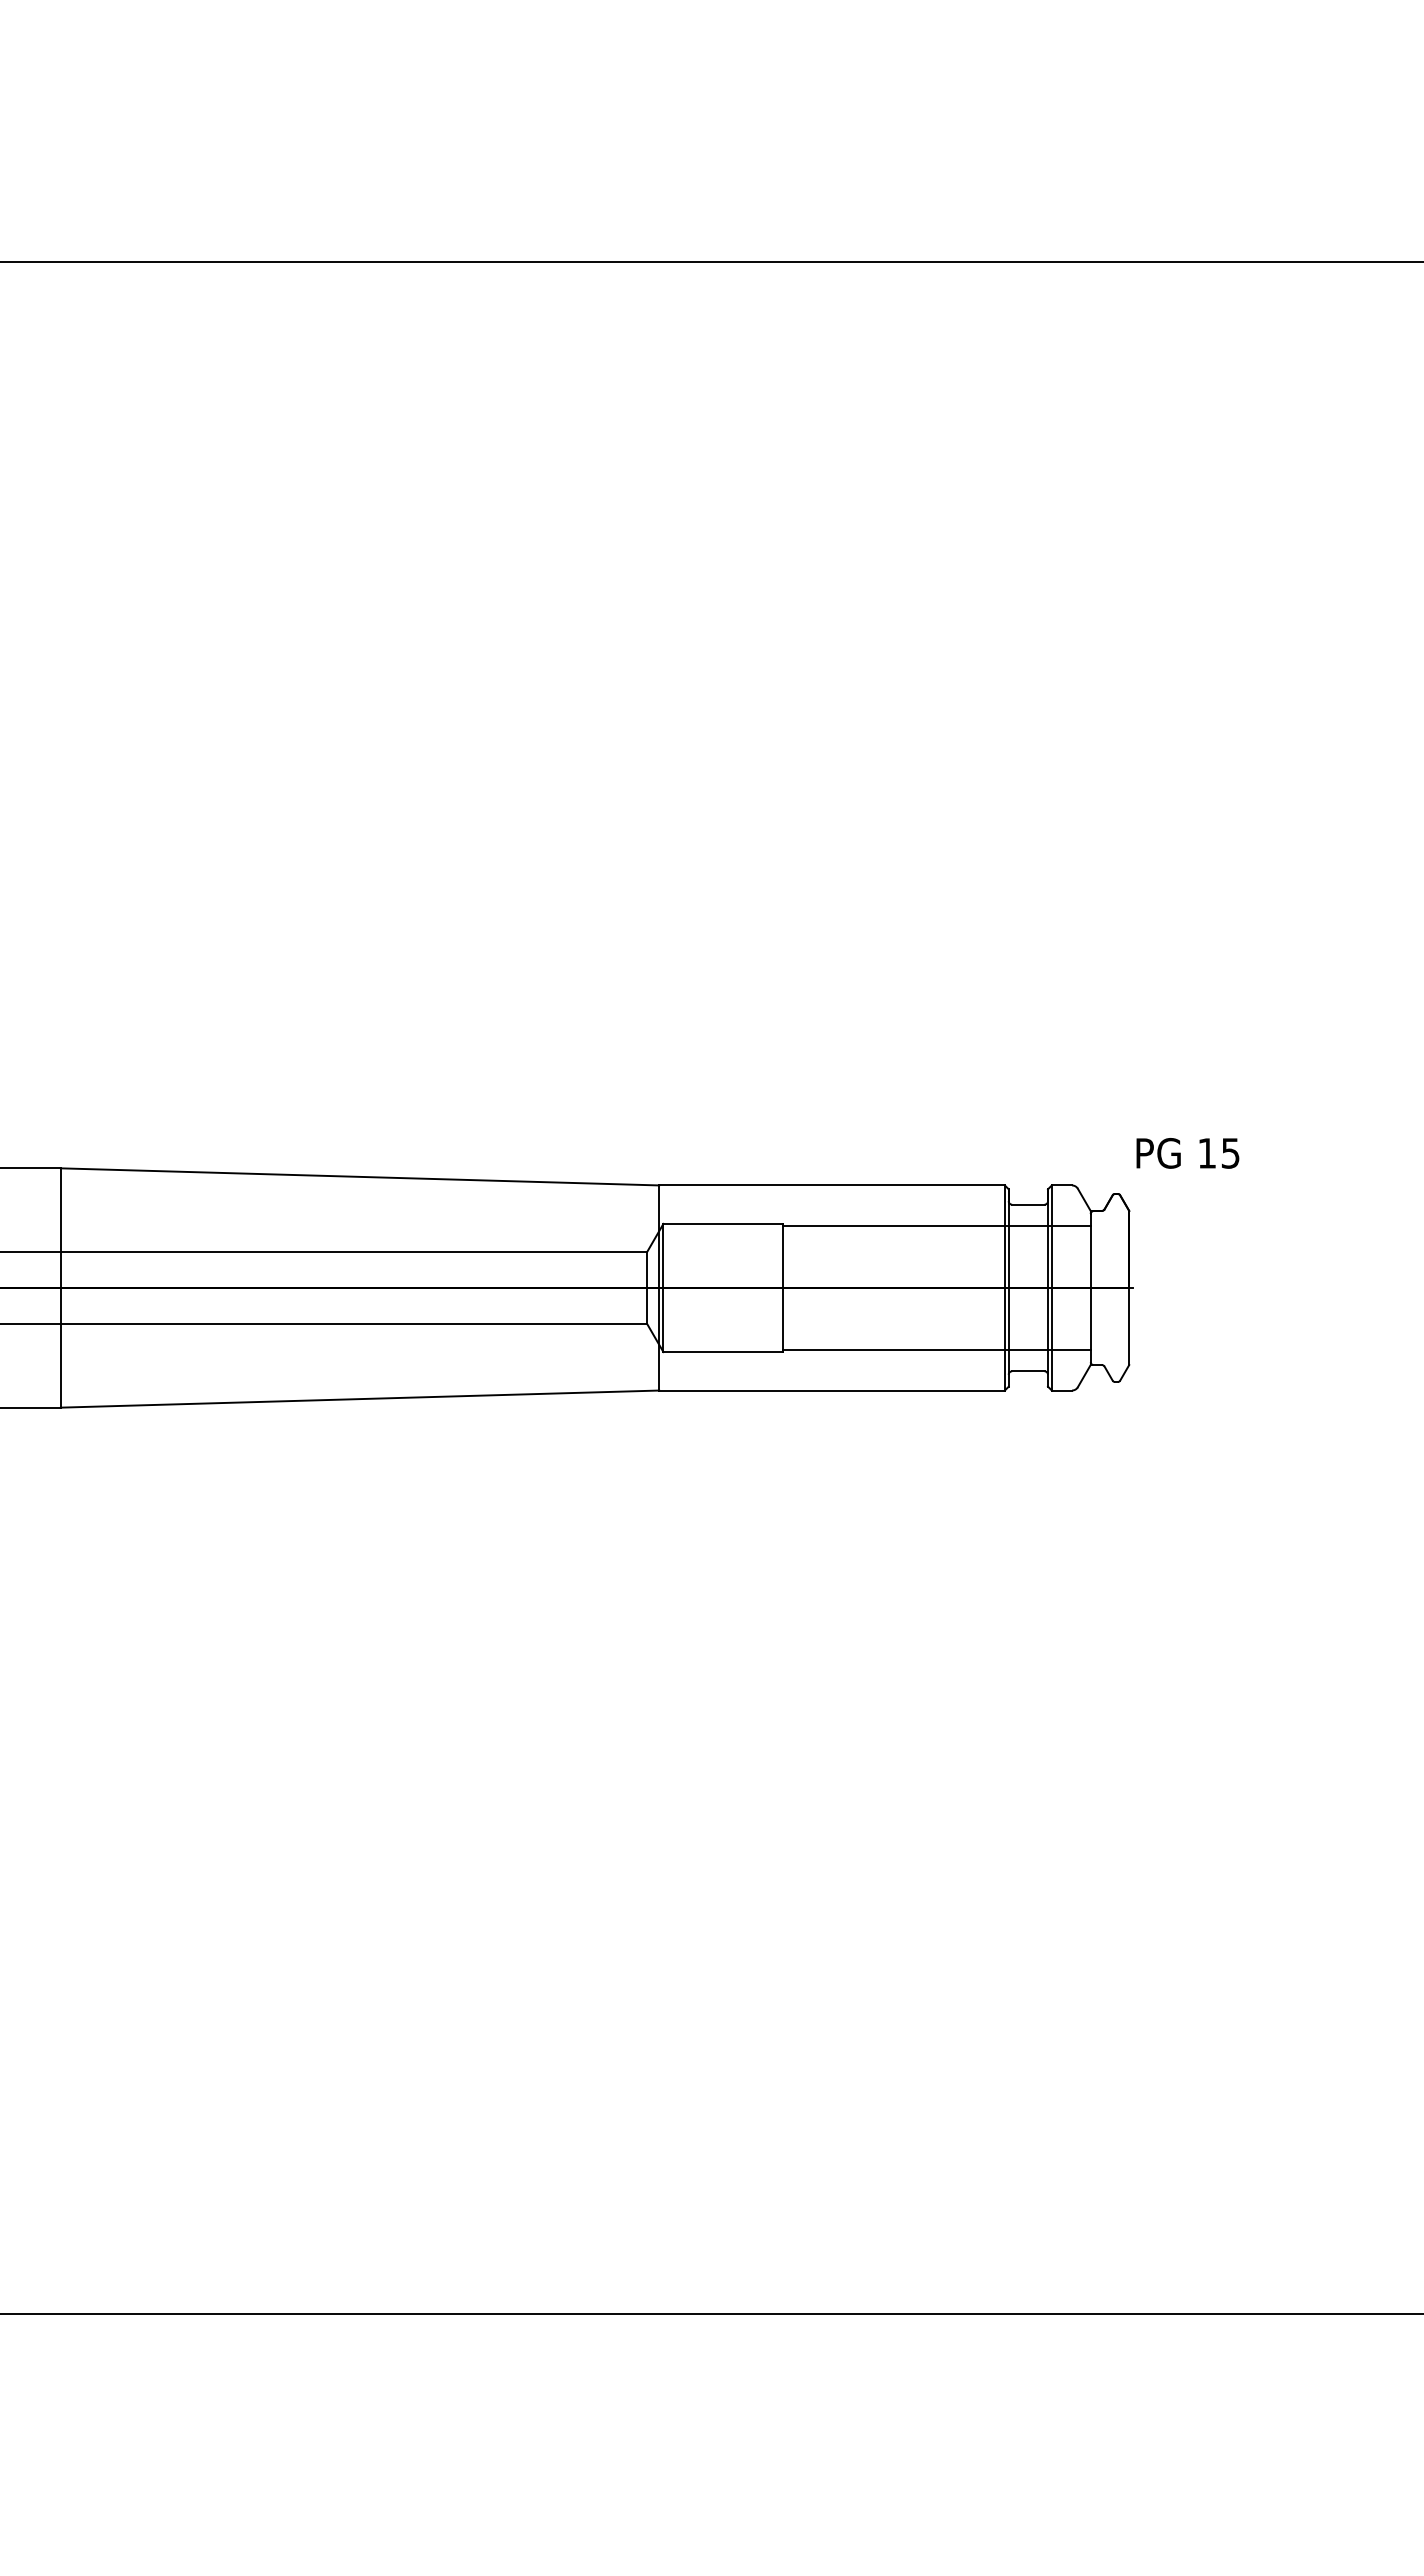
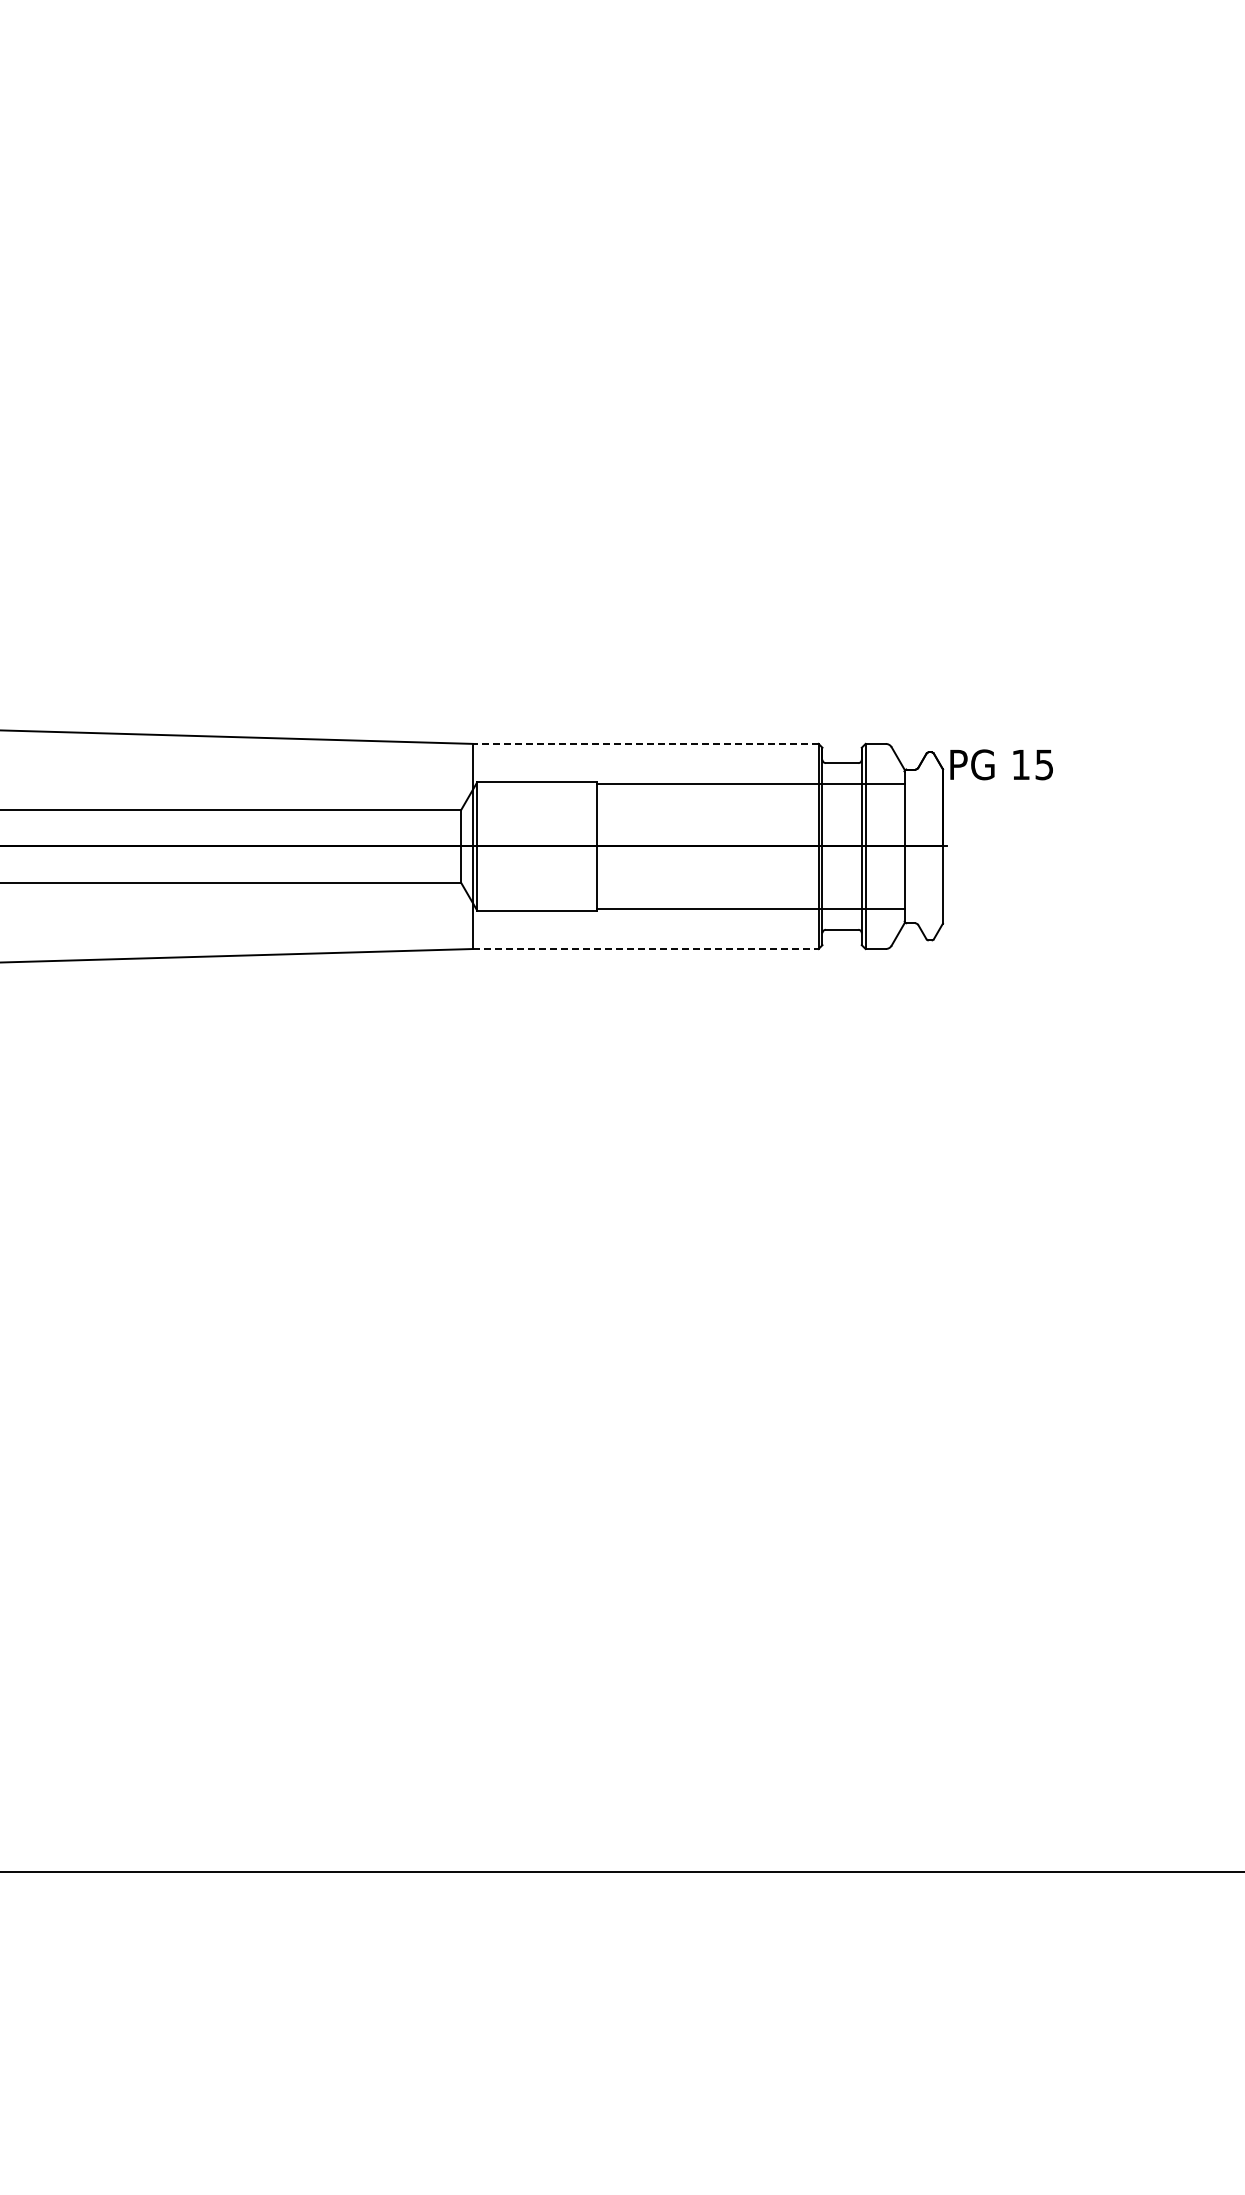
text: (1187, 1153) -> (1001, 764), moved
line: (832, 1185) -> (646, 743), solid -> dashed
line: (832, 1390) -> (646, 948), solid -> dashed

